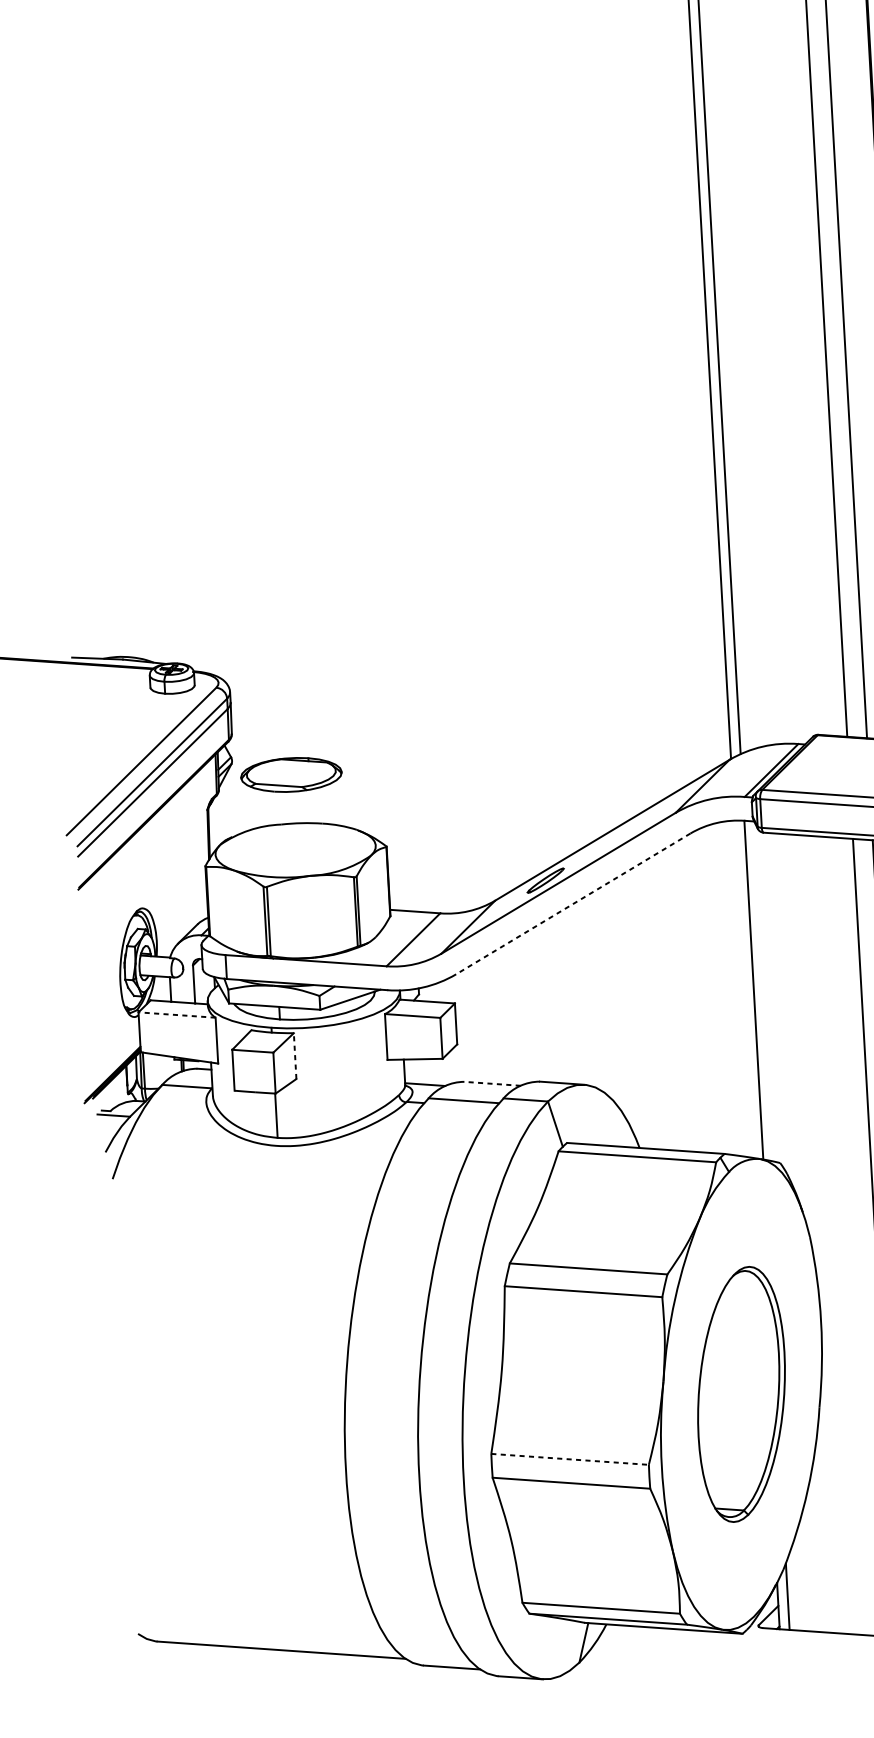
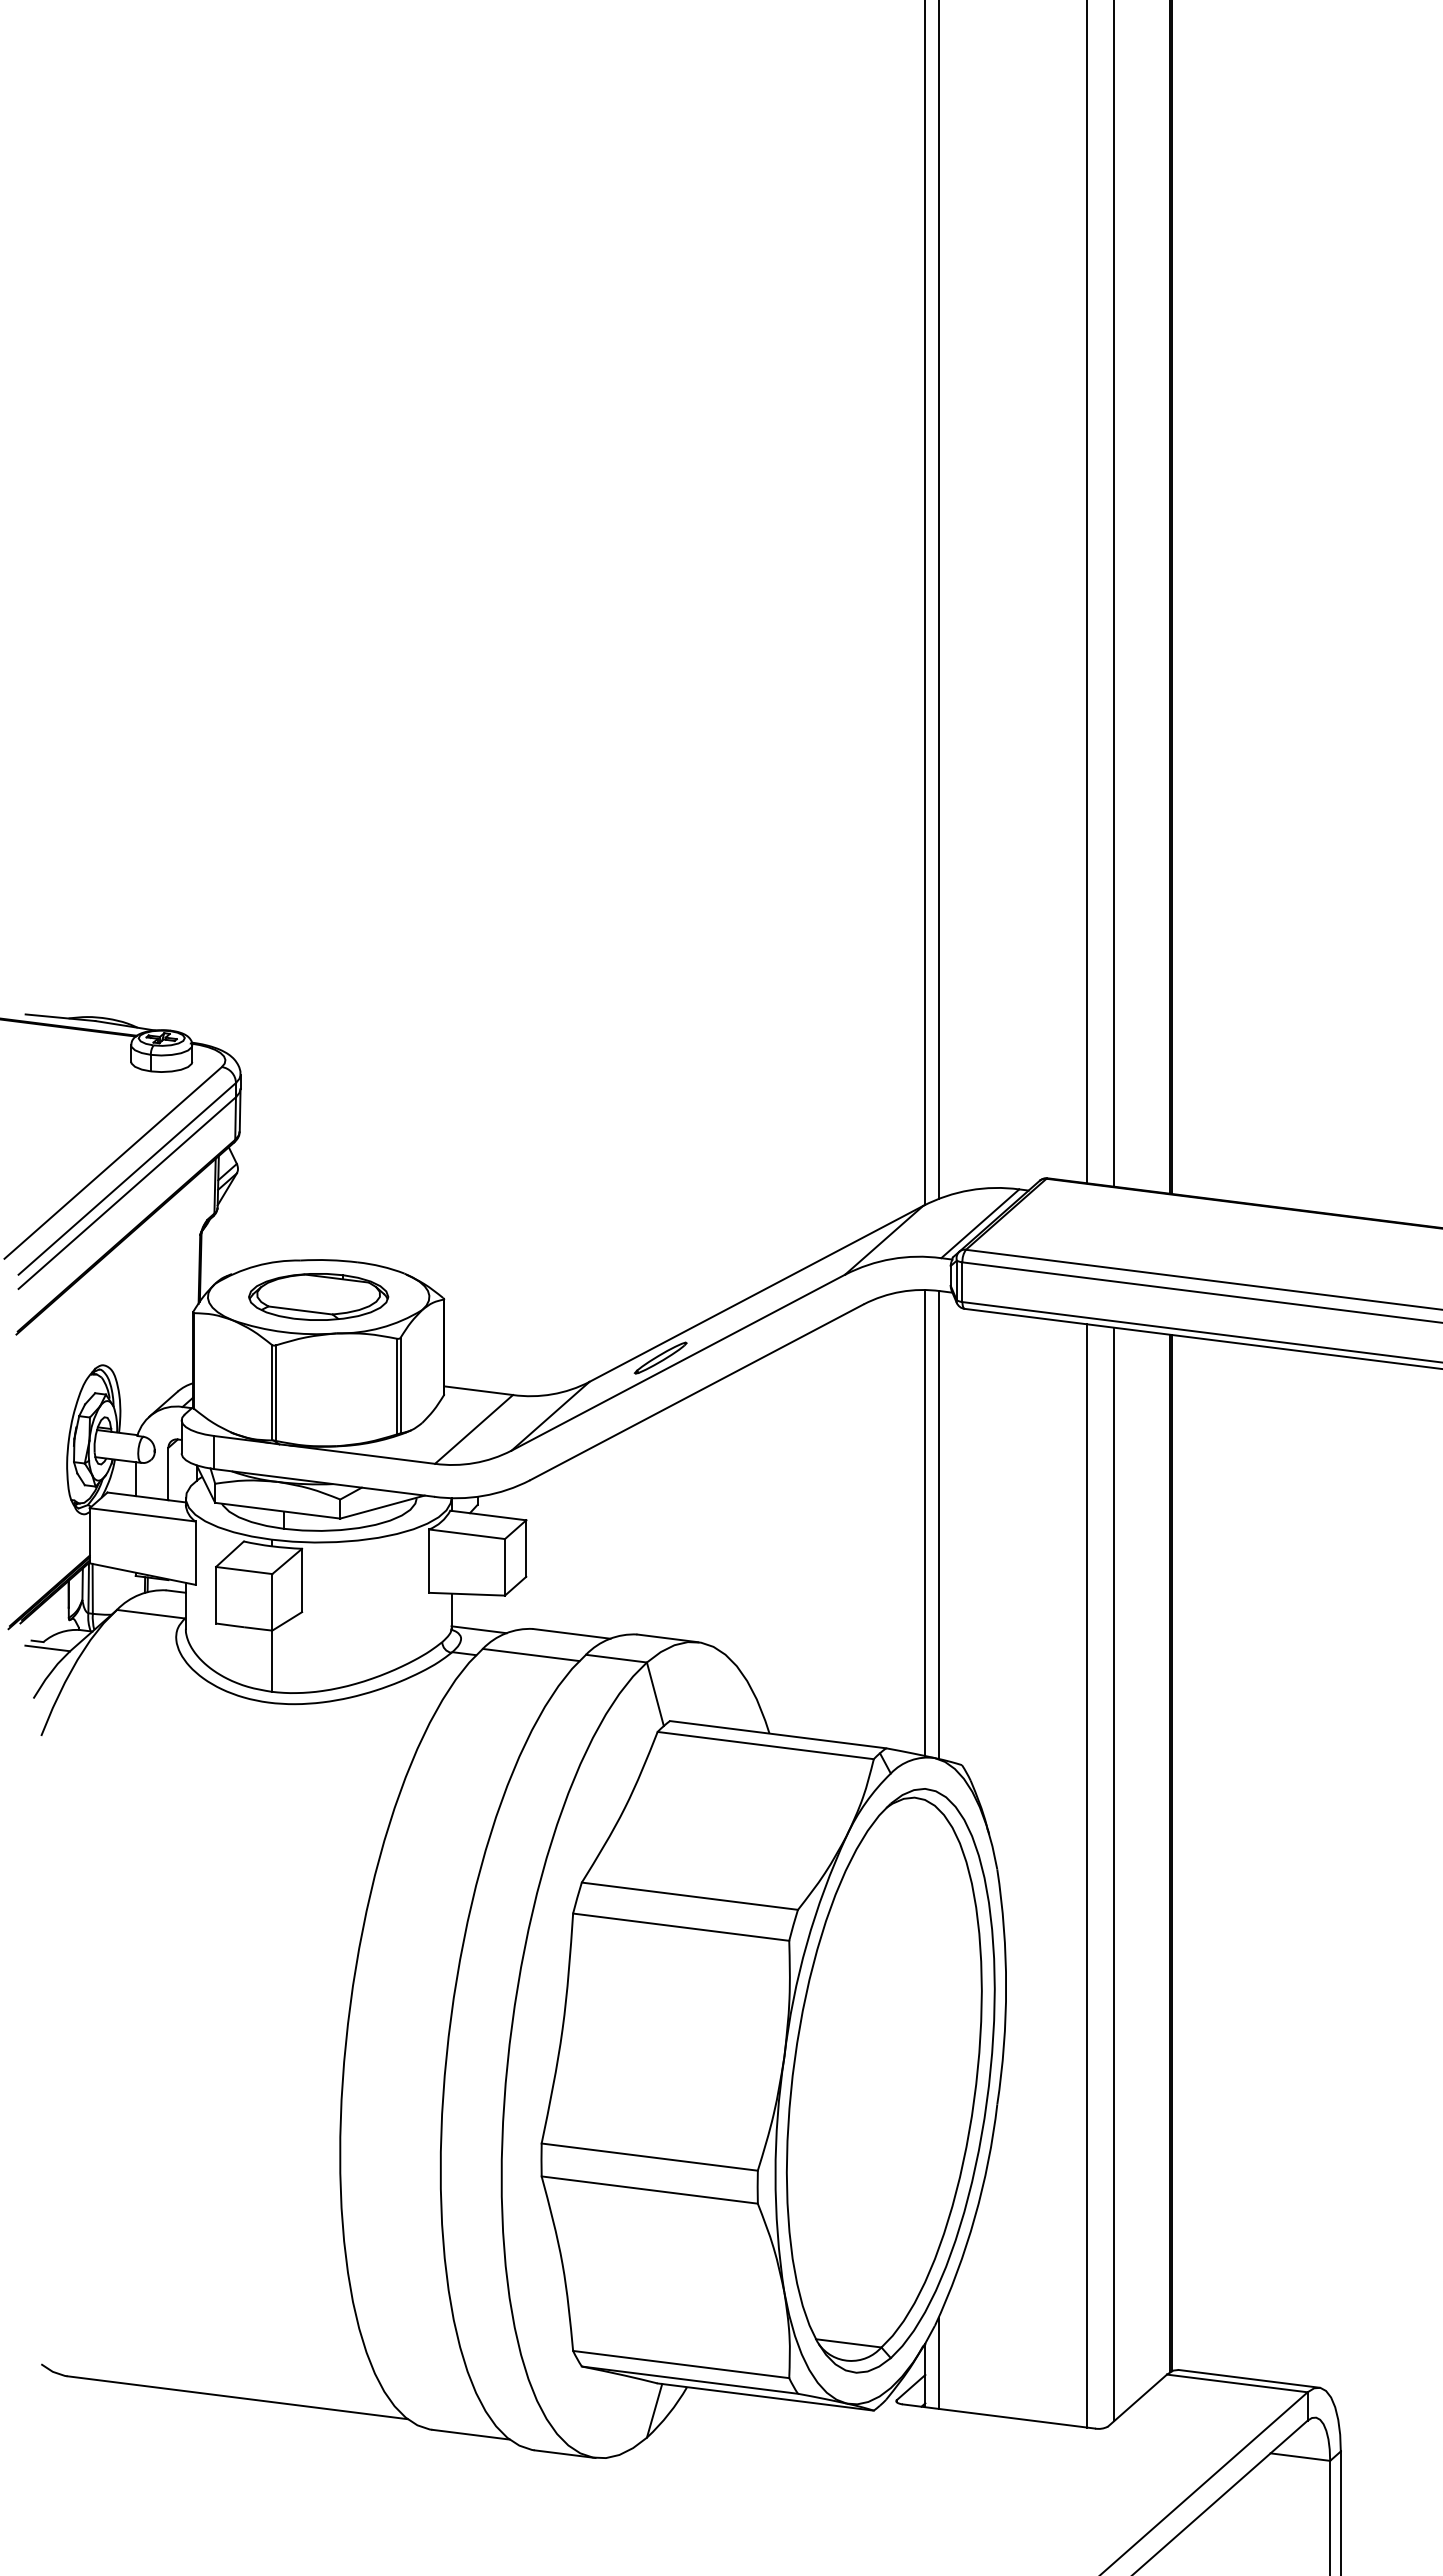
part: (291, 774) -> (318, 1296), moved
line: (573, 904) -> (697, 1392), dashed -> solid
line: (744, 989) -> (925, 1523), added
line: (176, 1014) -> (142, 1514), dashed -> solid
line: (295, 1056) -> (302, 1580), dashed -> solid
line: (492, 1083) -> (571, 1633), dashed -> solid
part: (741, 1394) -> (890, 2080), size x1.67
line: (569, 1459) -> (649, 2157), dashed -> solid

